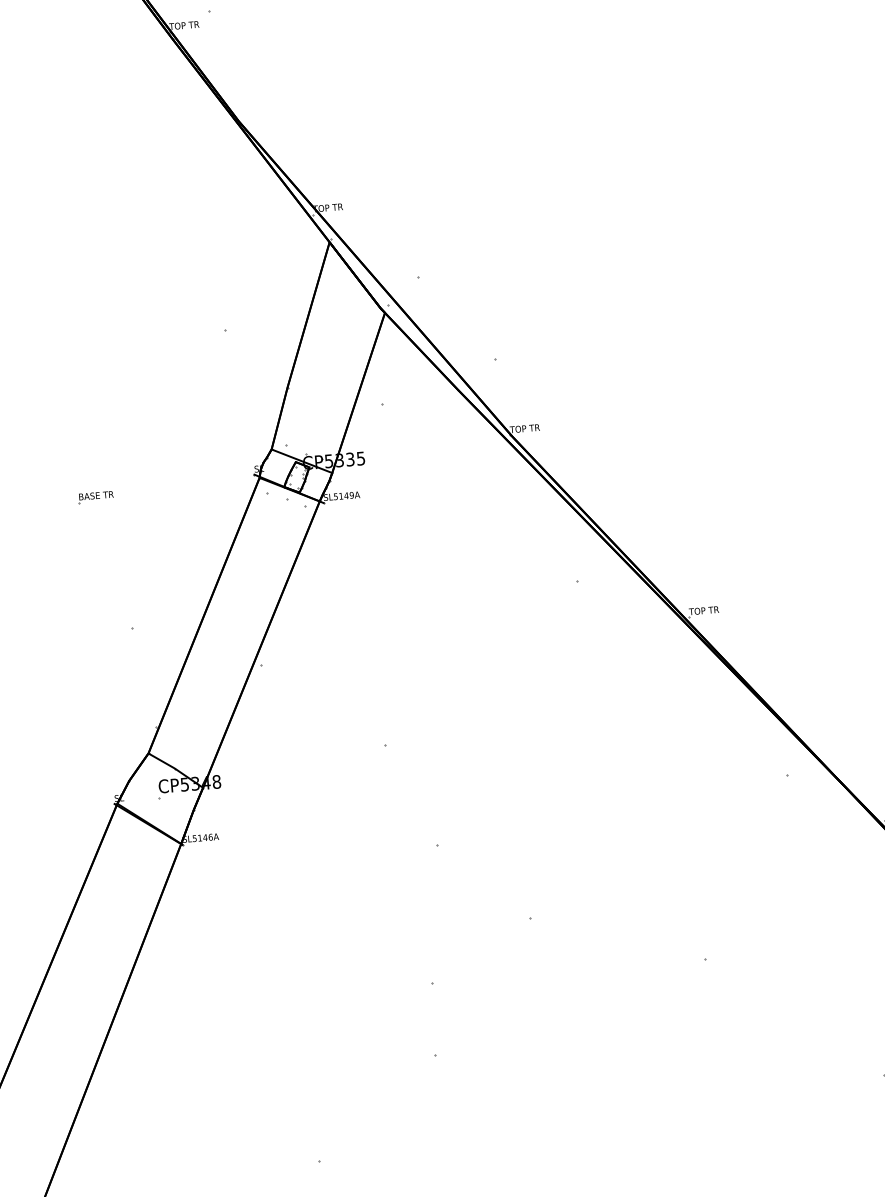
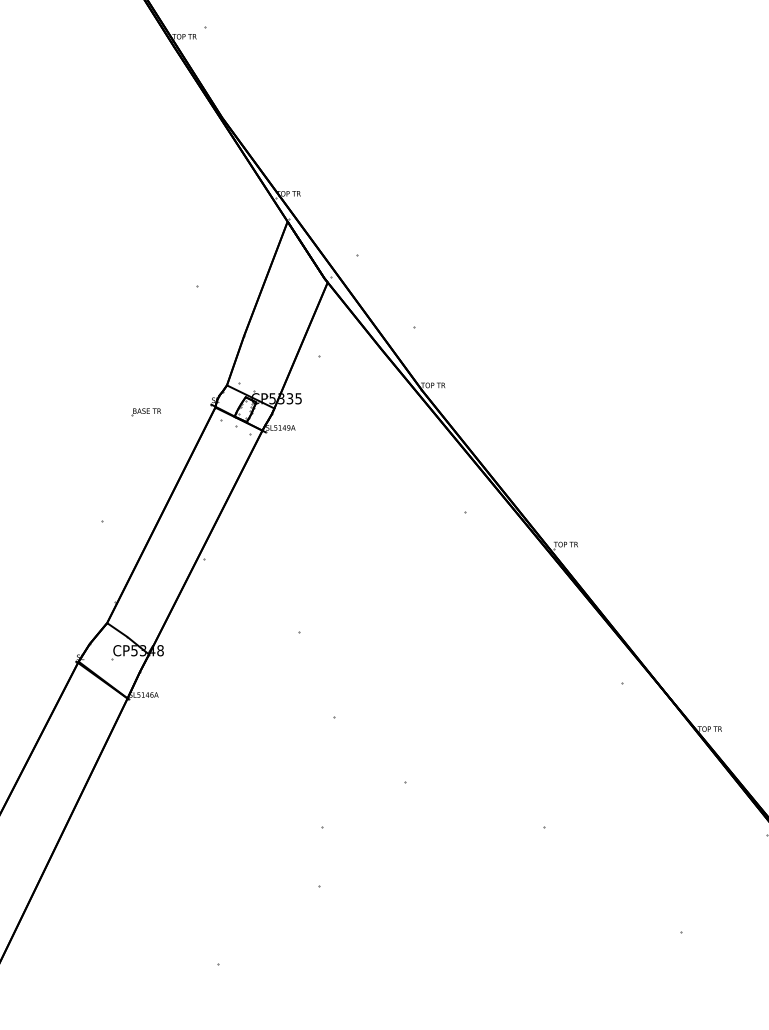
part: (94, 497) -> (145, 412), moved

